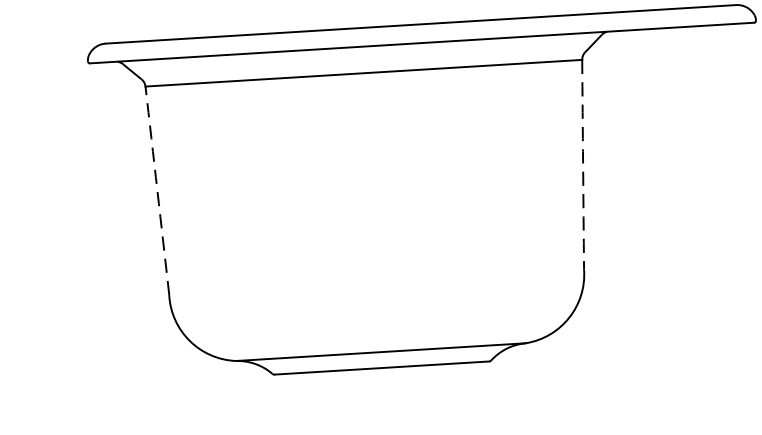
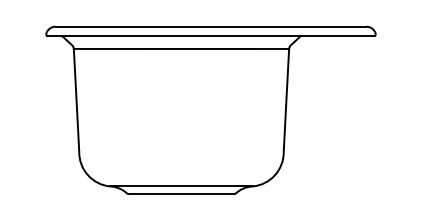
arc: (583, 164) -> (286, 100), dashed -> solid
arc: (157, 190) -> (76, 100), dashed -> solid

